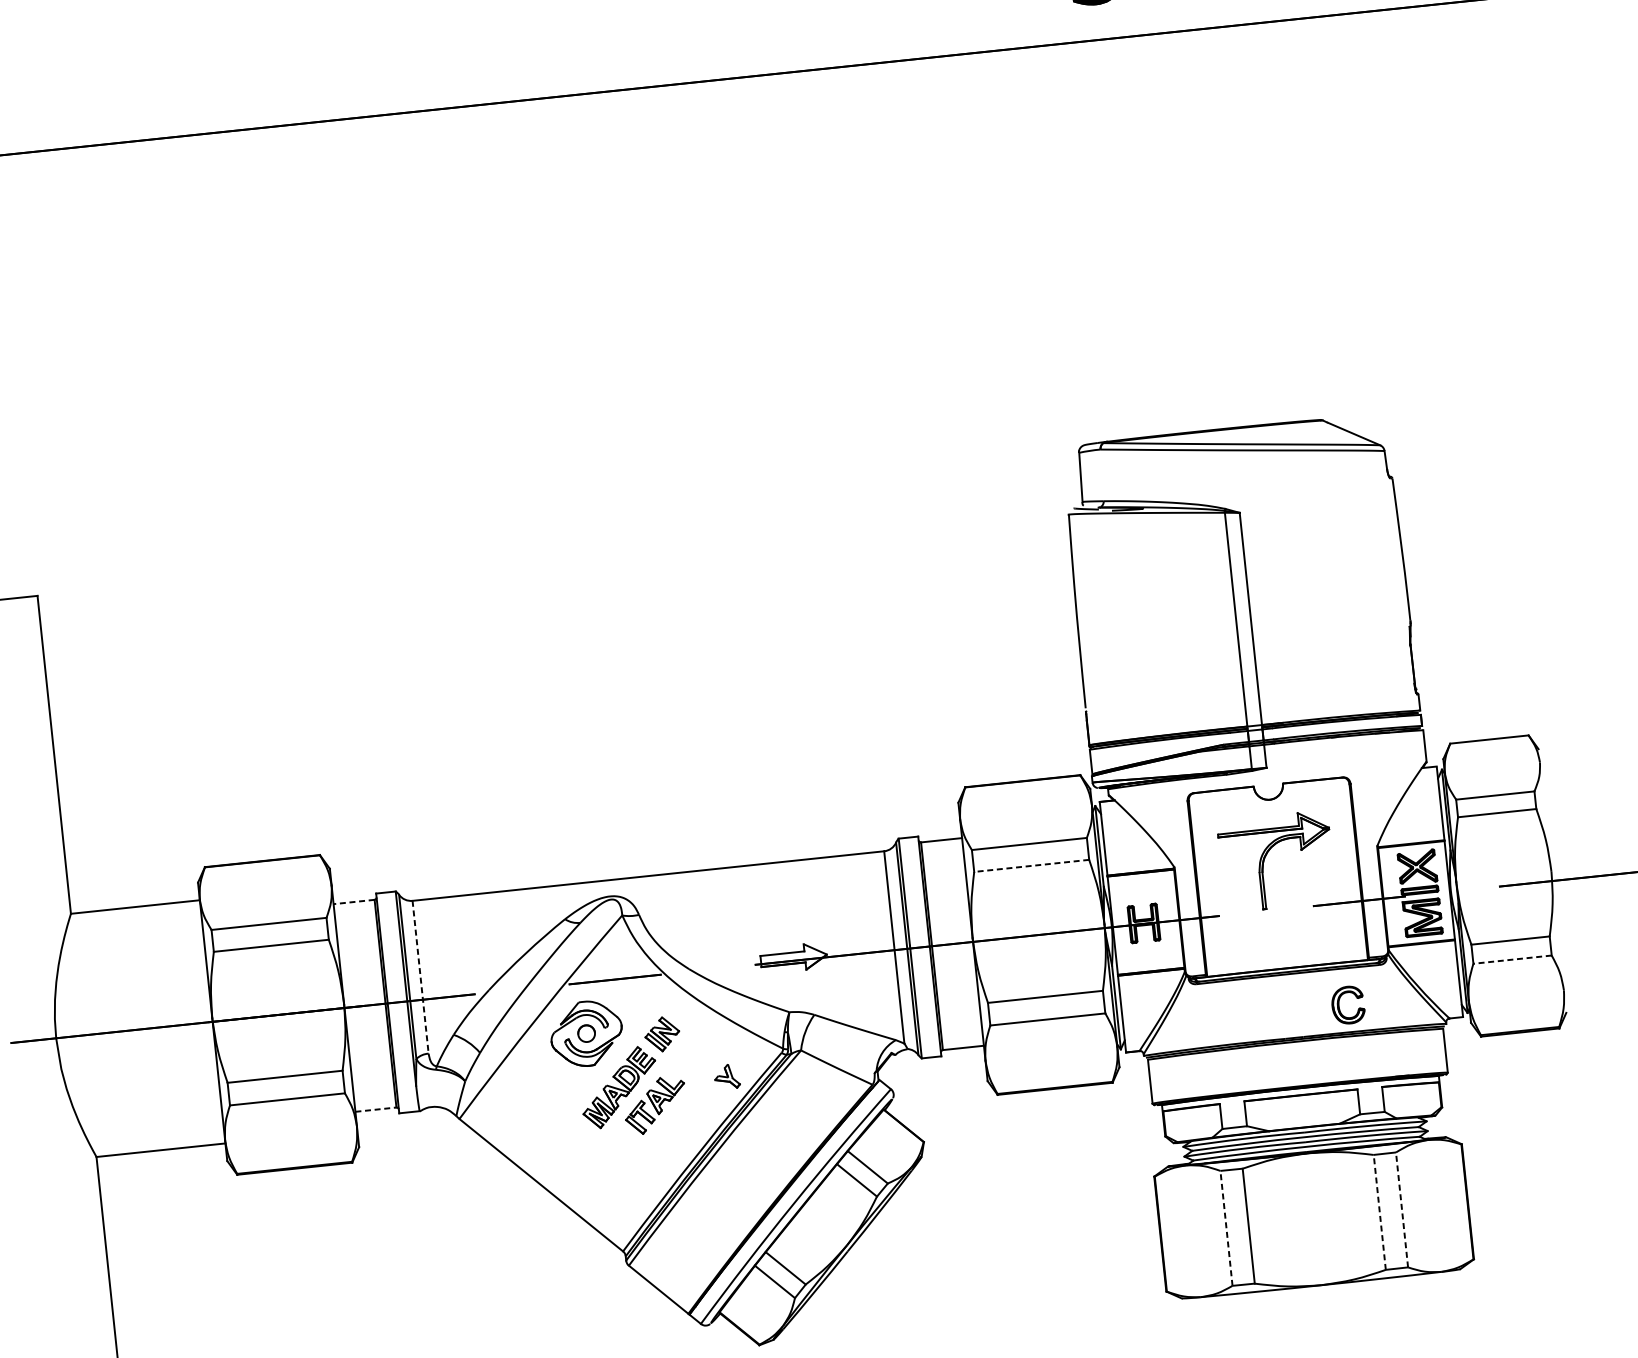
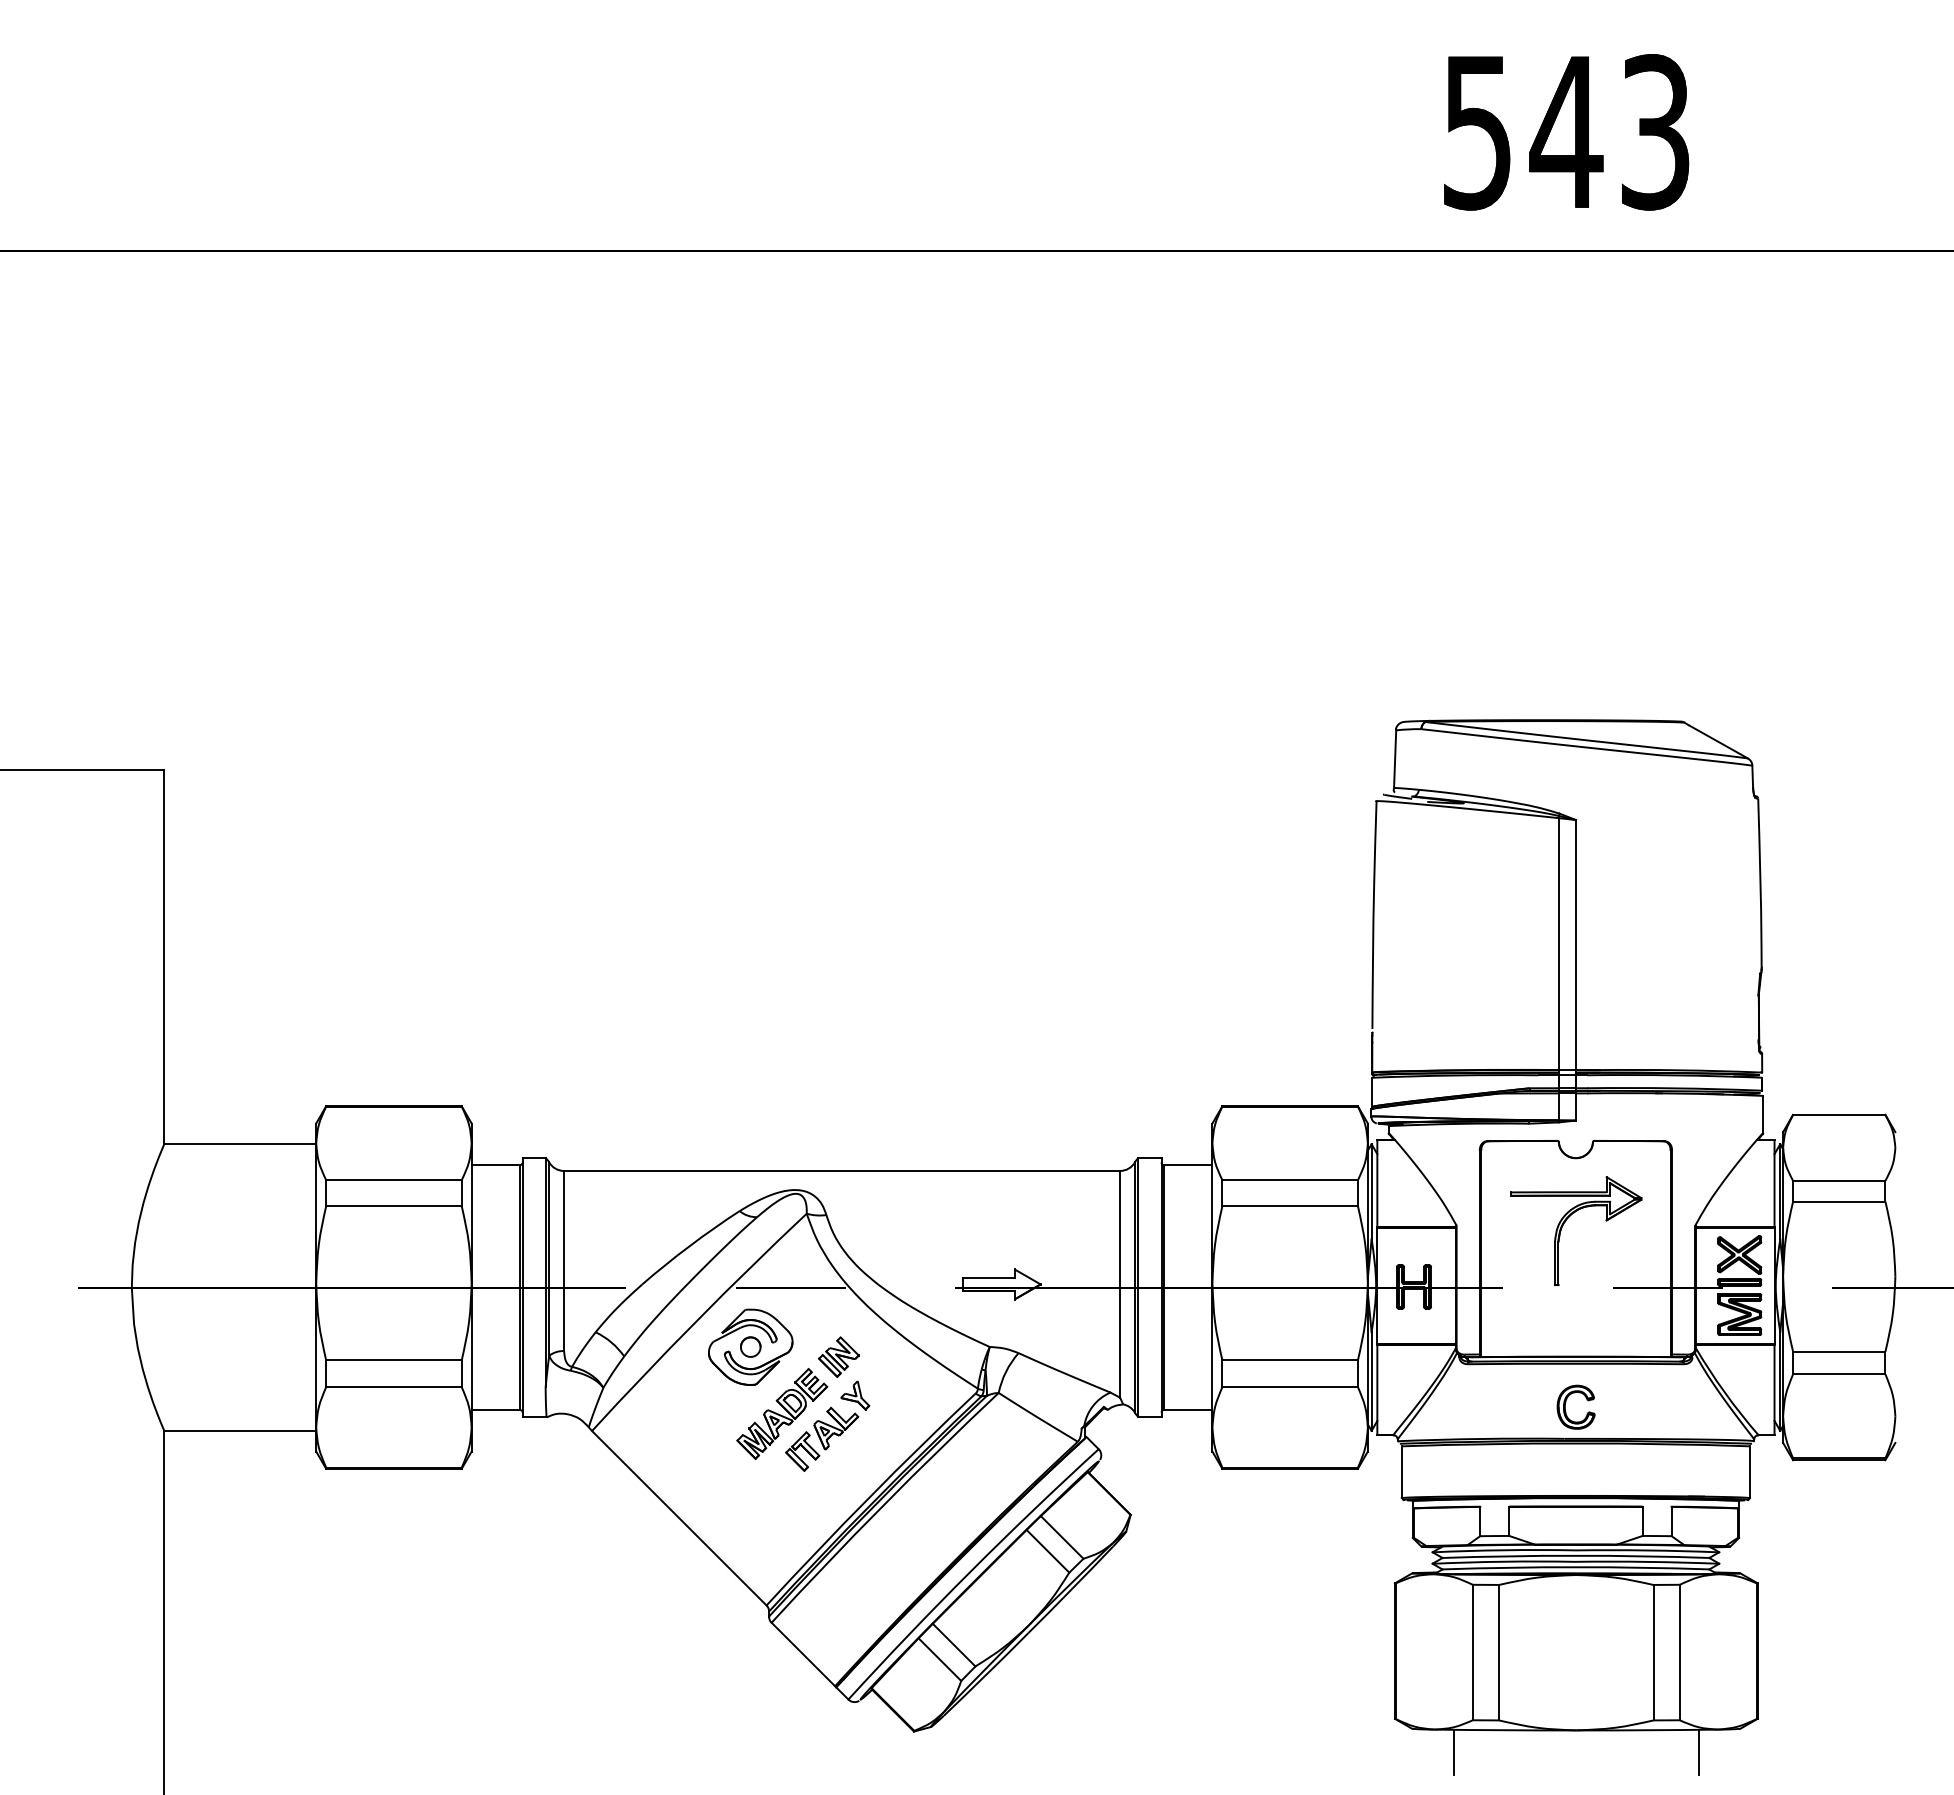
line: (1032, 866) -> (1290, 1206), dashed -> solid
line: (353, 902) -> (495, 1165), dashed -> solid
line: (1511, 959) -> (1838, 1374), dashed -> solid
line: (420, 977) -> (564, 1261), dashed -> solid
part: (1339, 1002) -> (1566, 1402), moved
part: (727, 1076) -> (855, 1395), moved
line: (376, 1109) -> (496, 1409), dashed -> solid
line: (1401, 1209) -> (1679, 1652), dashed -> solid
line: (1379, 1212) -> (1653, 1652), dashed -> solid
line: (1226, 1228) -> (1472, 1652), dashed -> solid
line: (1426, 1293) -> (1698, 1752), added
line: (1219, 1314) -> (1453, 1752), added

